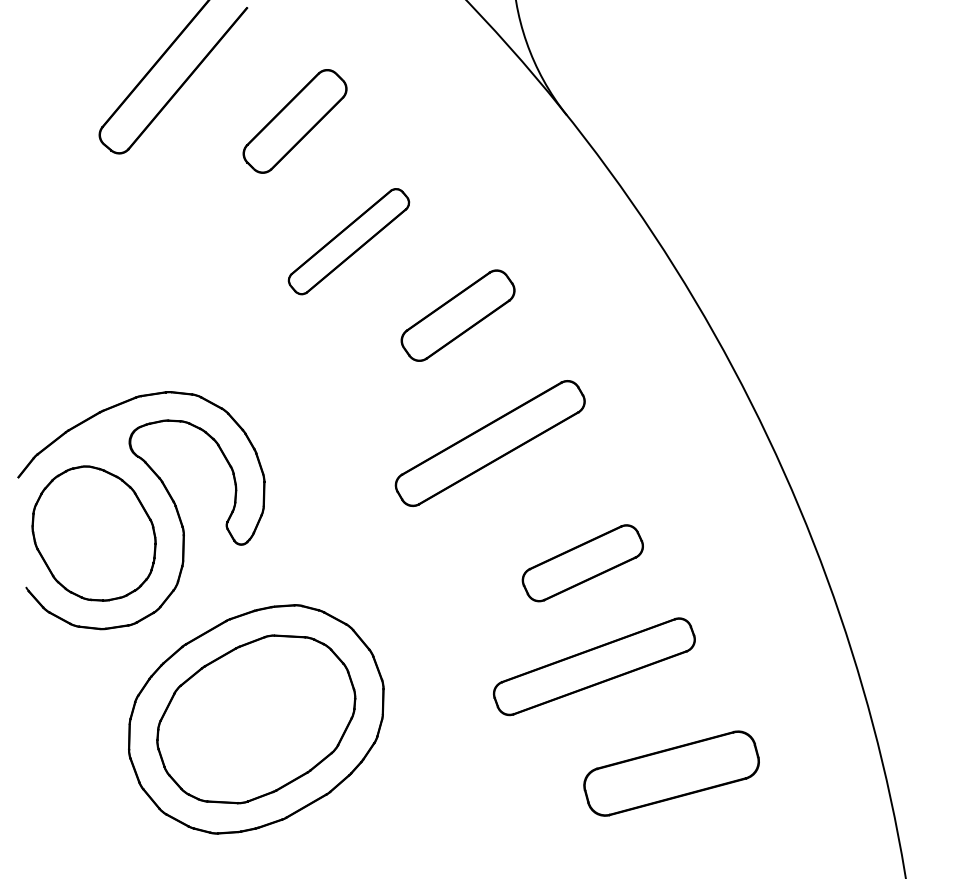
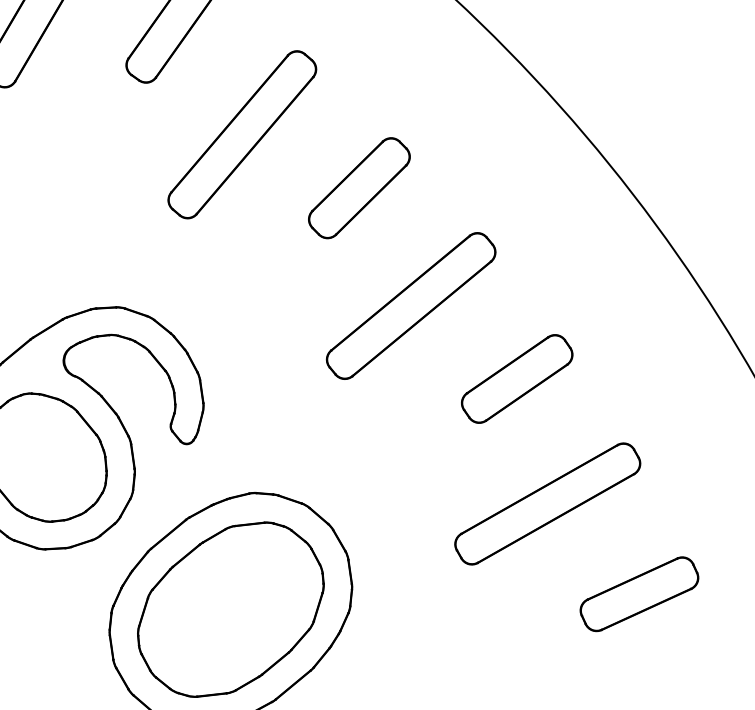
part: (348, 241) -> (241, 134), size x1.43
part: (582, 563) -> (516, 379), moved
part: (671, 773) -> (639, 594), size x0.71

